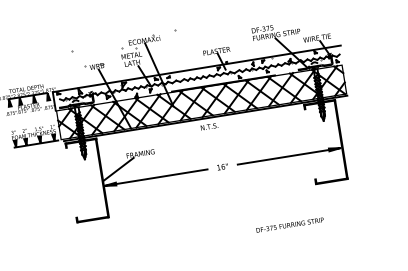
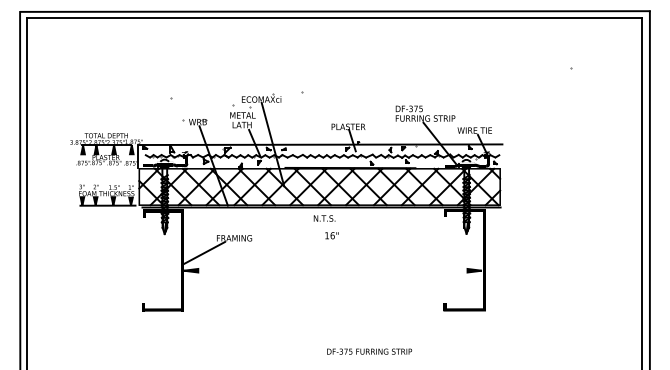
line: (288, 156) -> (416, 270), removed
text: (222, 166) -> (331, 235), moved
line: (155, 177) -> (248, 270), removed
text: (290, 225) -> (369, 351), moved

